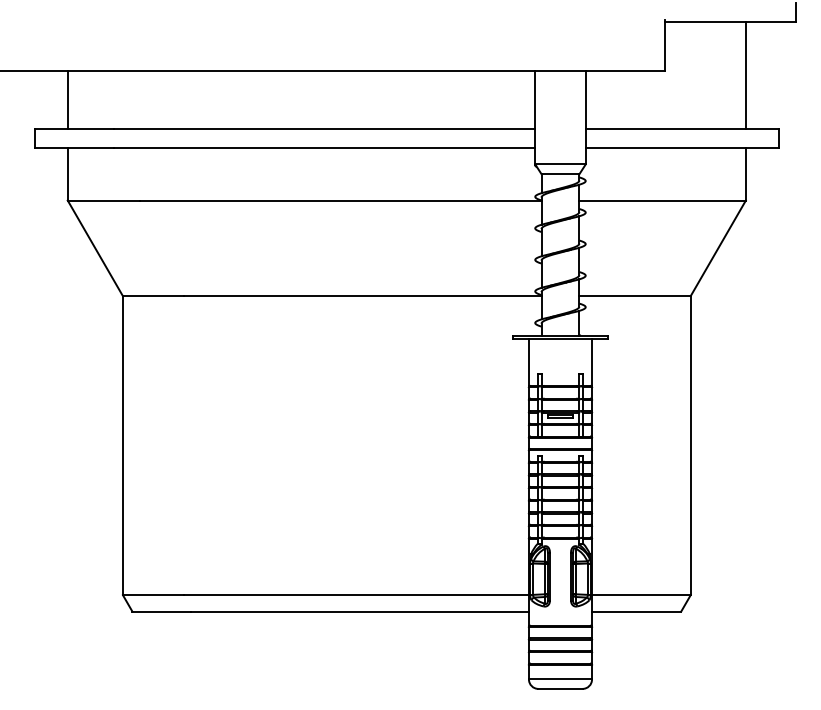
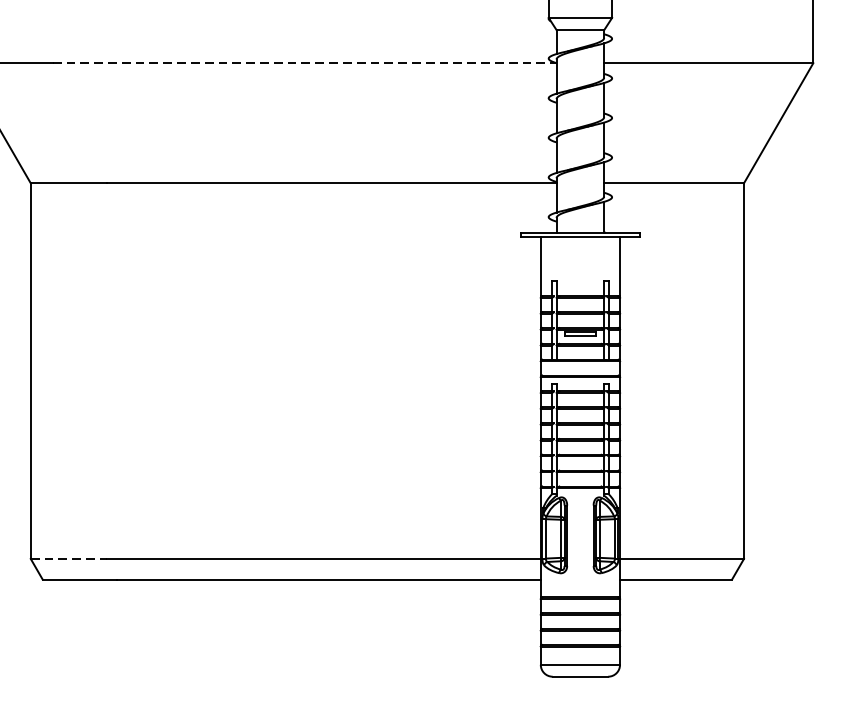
line: (341, 200) -> (305, 63), solid -> dashed
line: (153, 595) -> (69, 559), solid -> dashed

